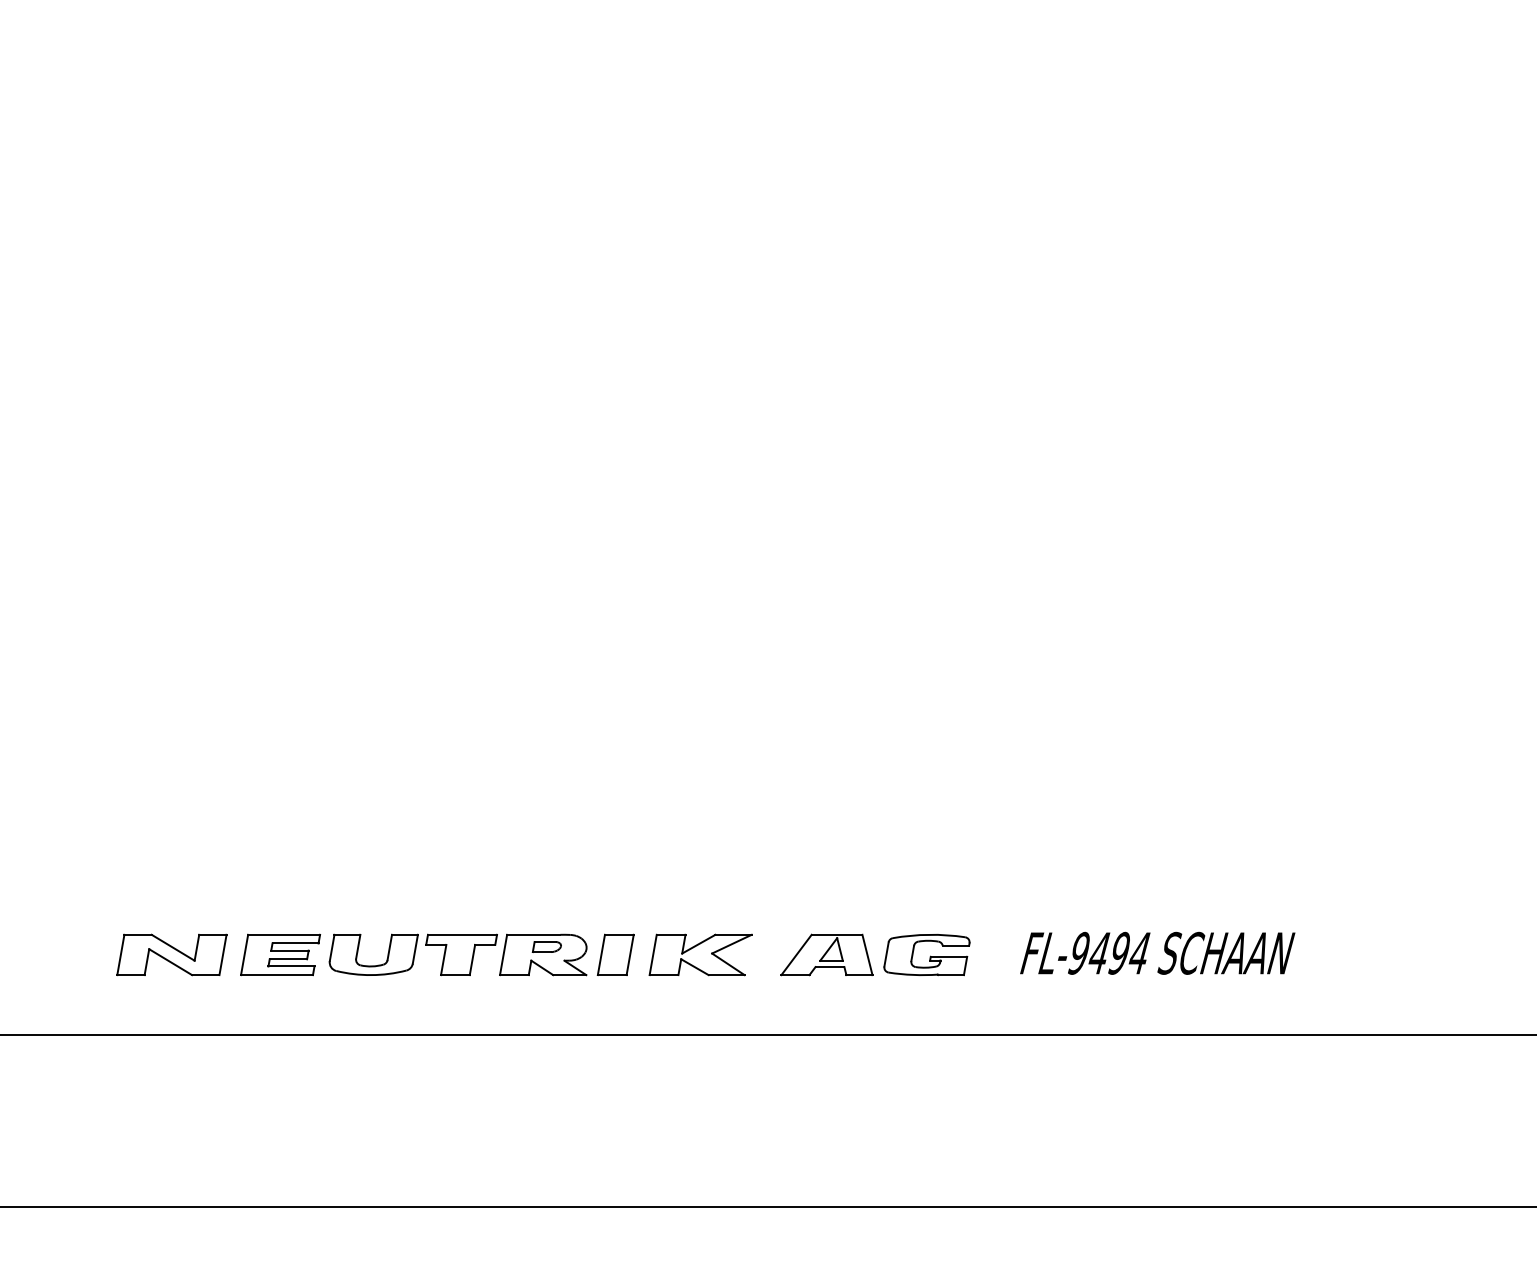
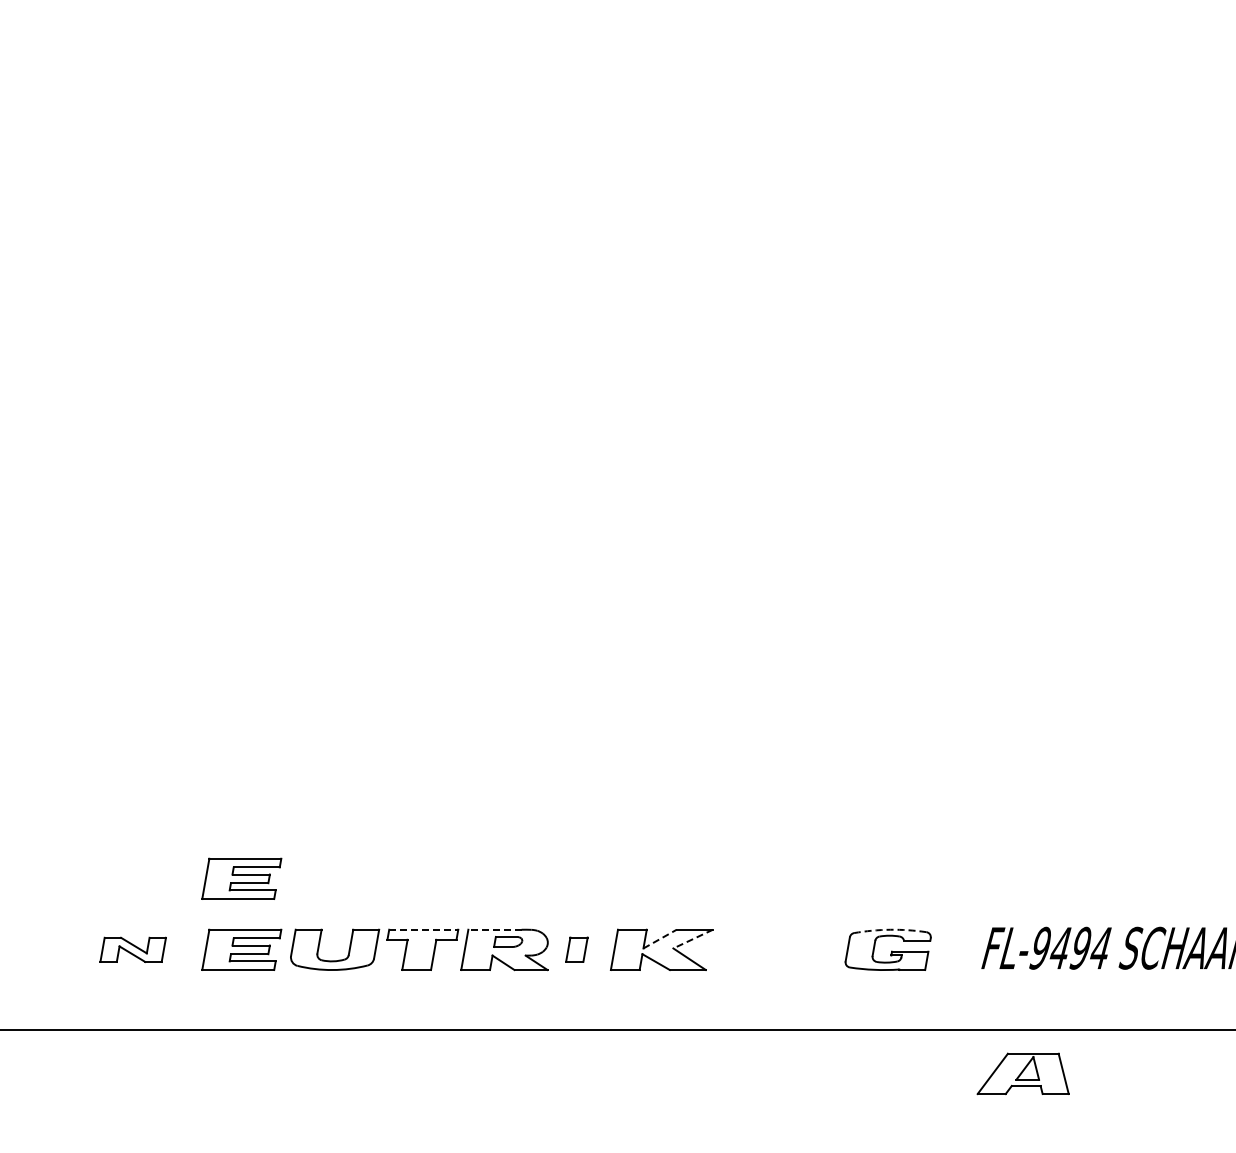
part: (280, 883) -> (241, 878), added
line: (462, 934) -> (423, 929), solid -> dashed
line: (533, 934) -> (494, 929), solid -> dashed
arc: (929, 934) -> (890, 929), solid -> dashed
line: (699, 943) -> (660, 938), solid -> dashed
line: (731, 944) -> (692, 939), solid -> dashed
part: (171, 954) -> (132, 949), size x0.6
part: (615, 954) -> (576, 949), size x0.6
part: (826, 954) -> (1022, 1073), moved

